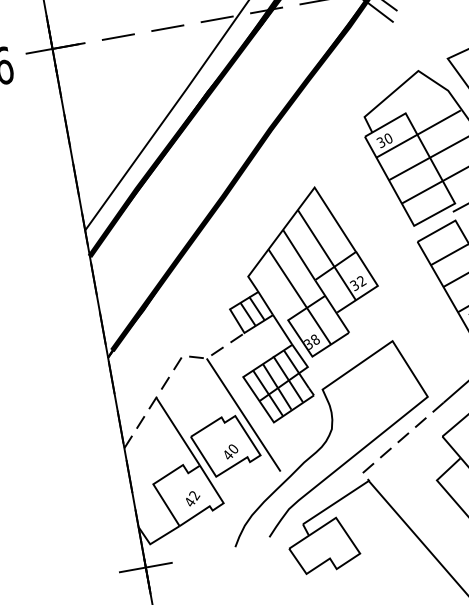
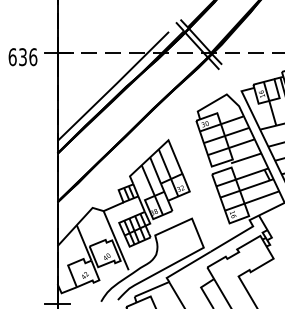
line: (174, 369) -> (87, 213), dashed -> solid
line: (396, 442) -> (185, 266), dashed -> solid

